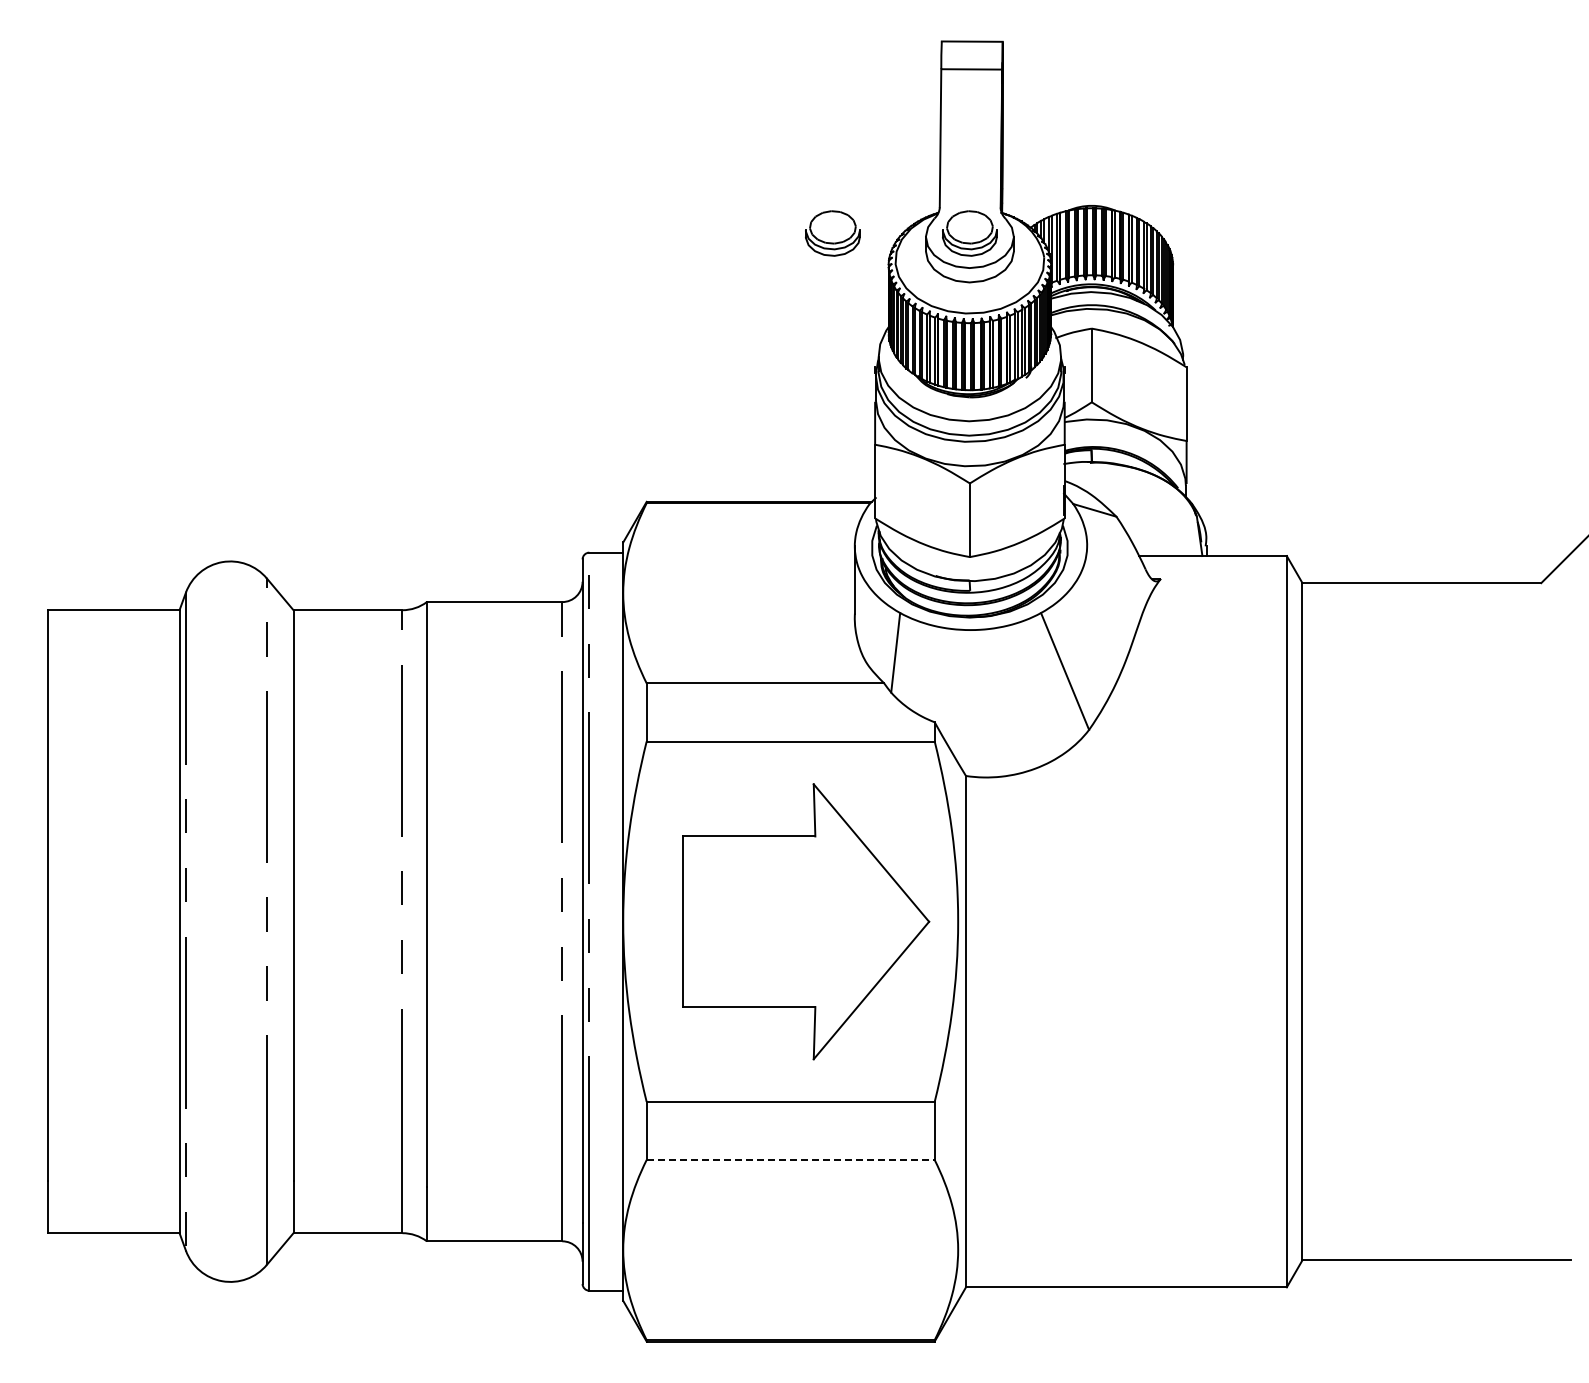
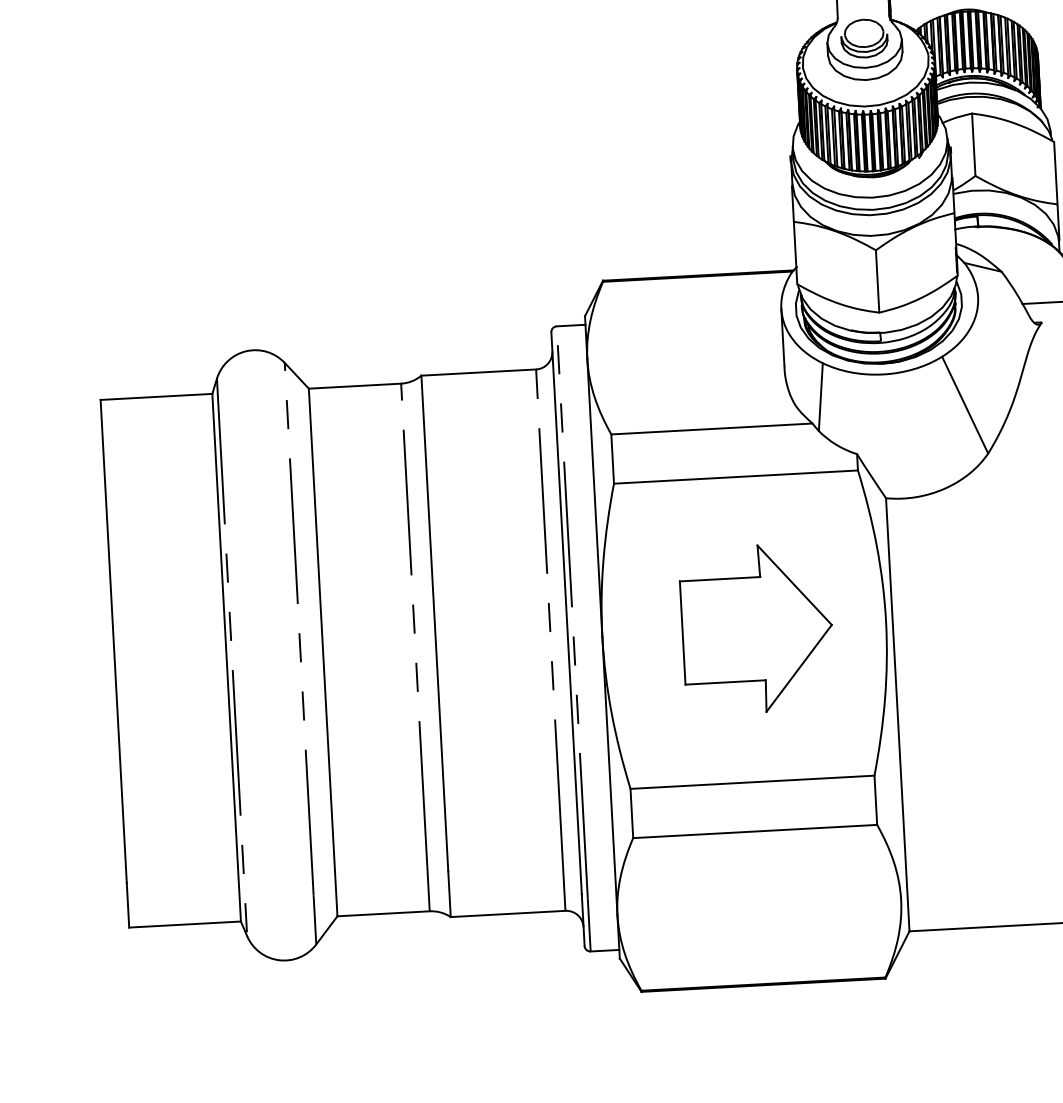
part: (832, 233) -> (748, 44), removed
part: (806, 921) -> (757, 628), size x0.71
line: (791, 1160) -> (755, 831), dashed -> solid

